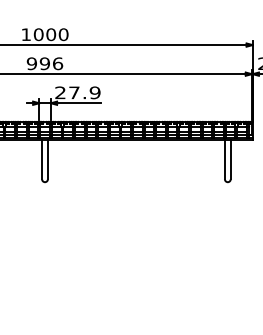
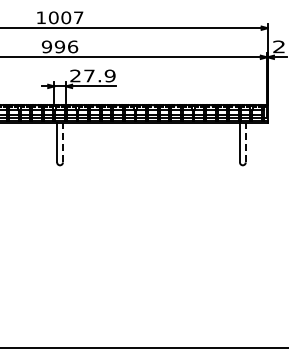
text: (63, 34) -> (78, 17), 1000 -> 1007
line: (47, 159) -> (62, 142), solid -> dashed
line: (230, 159) -> (245, 142), solid -> dashed

